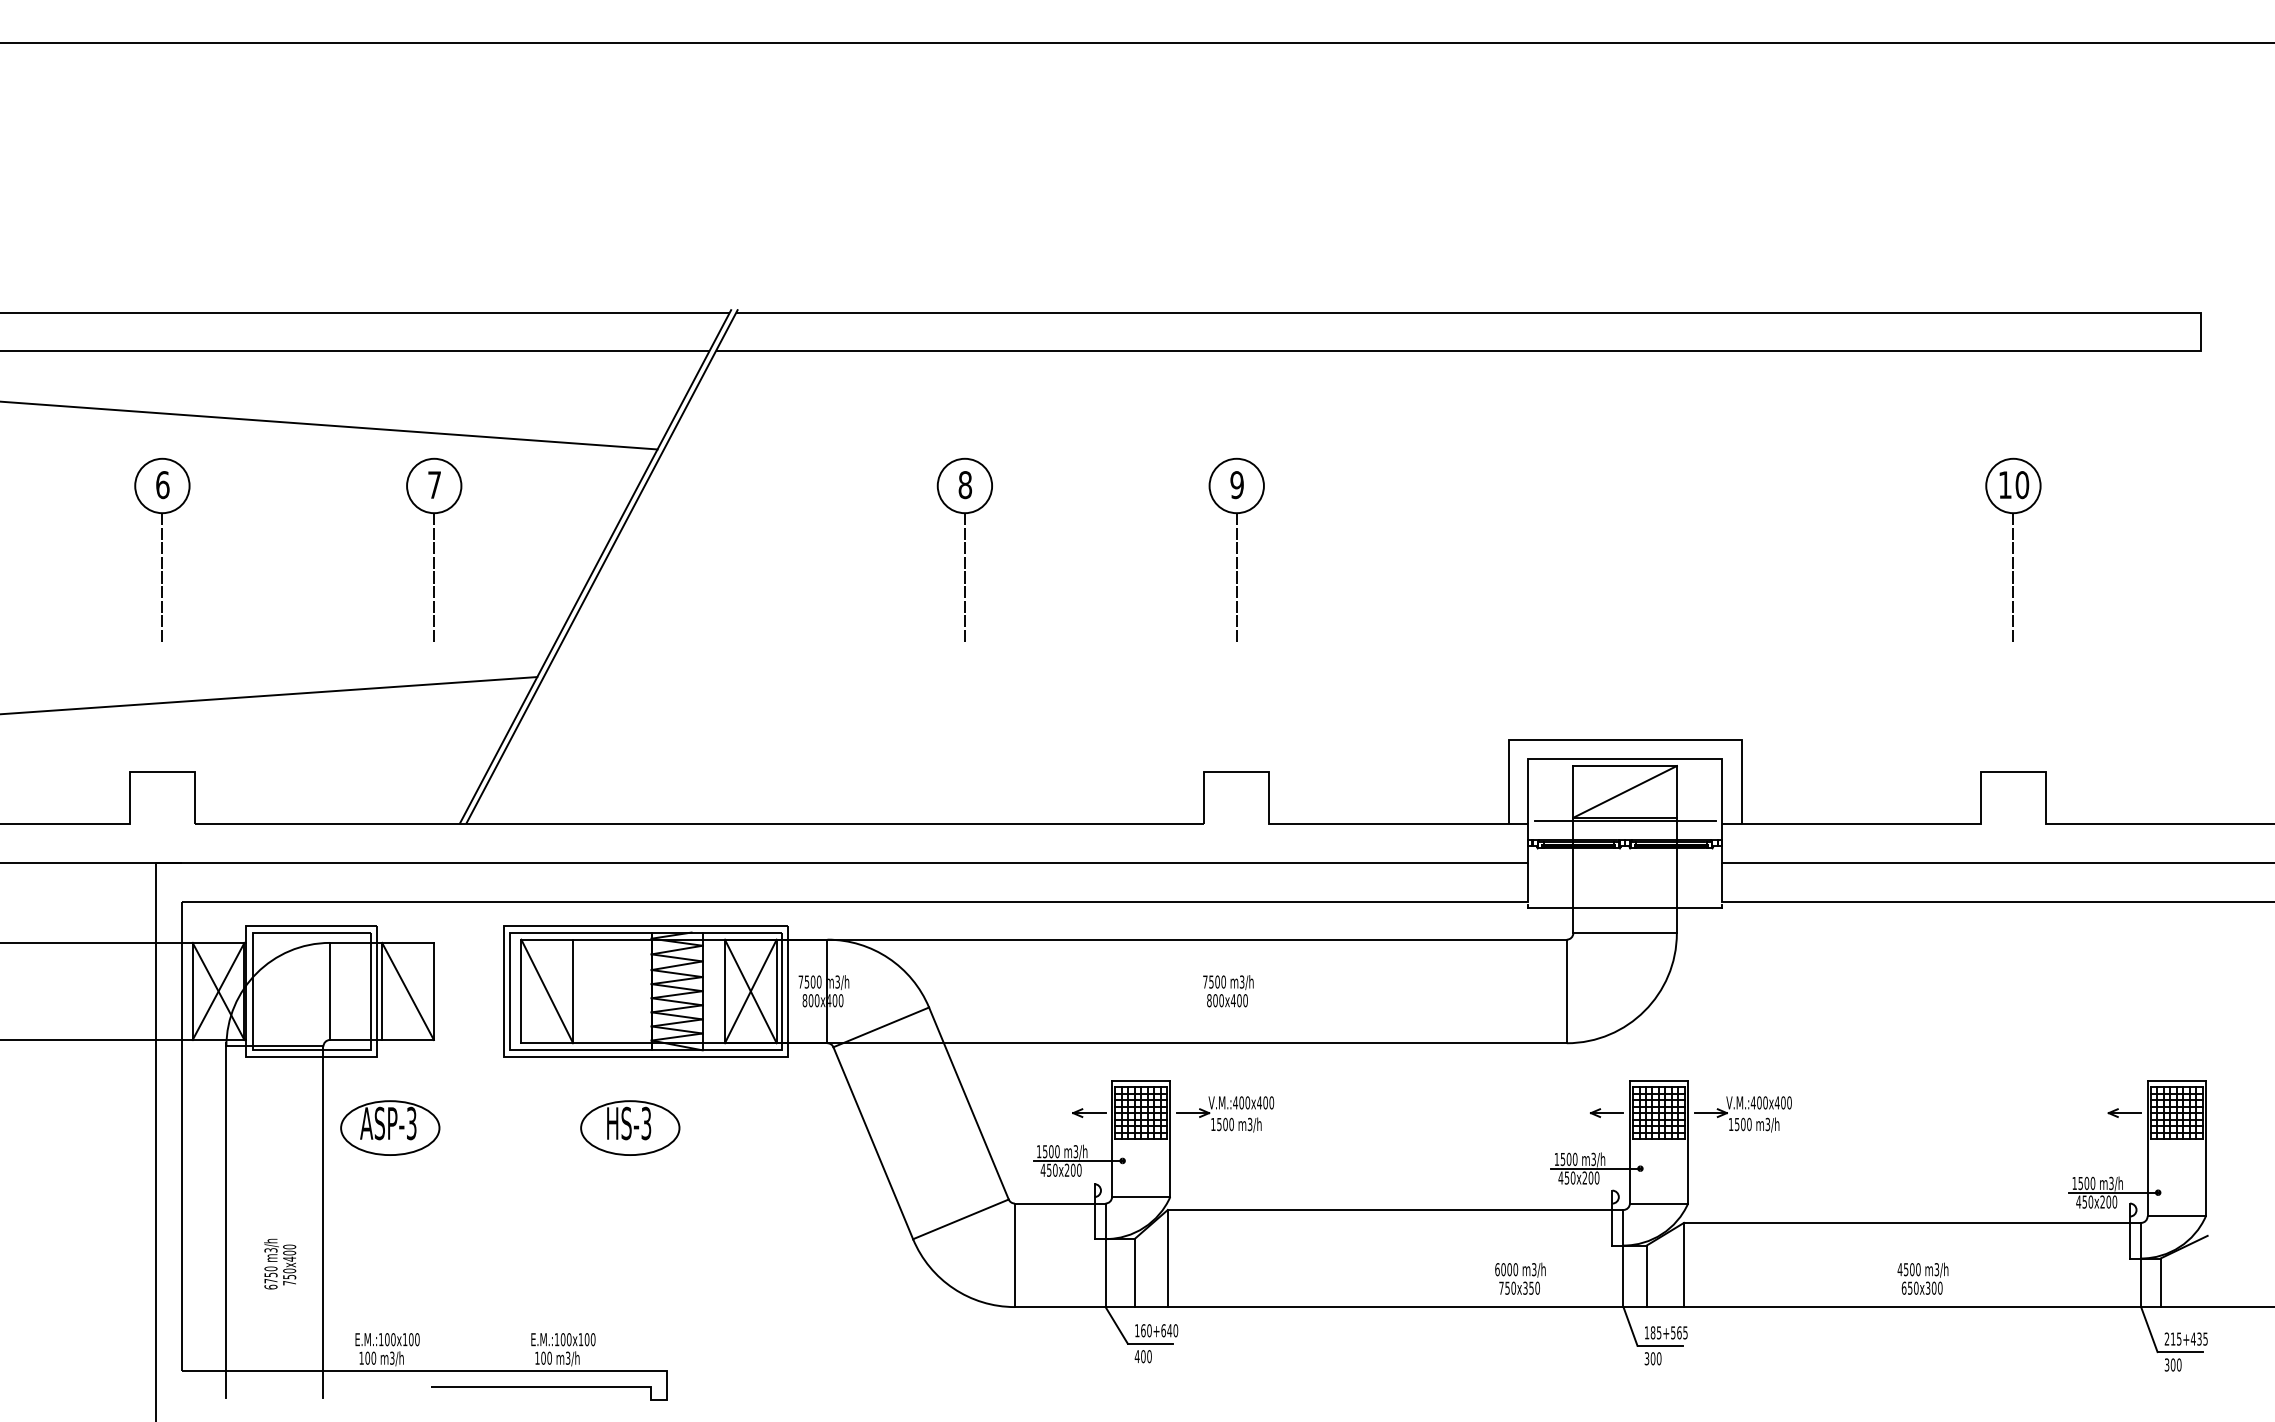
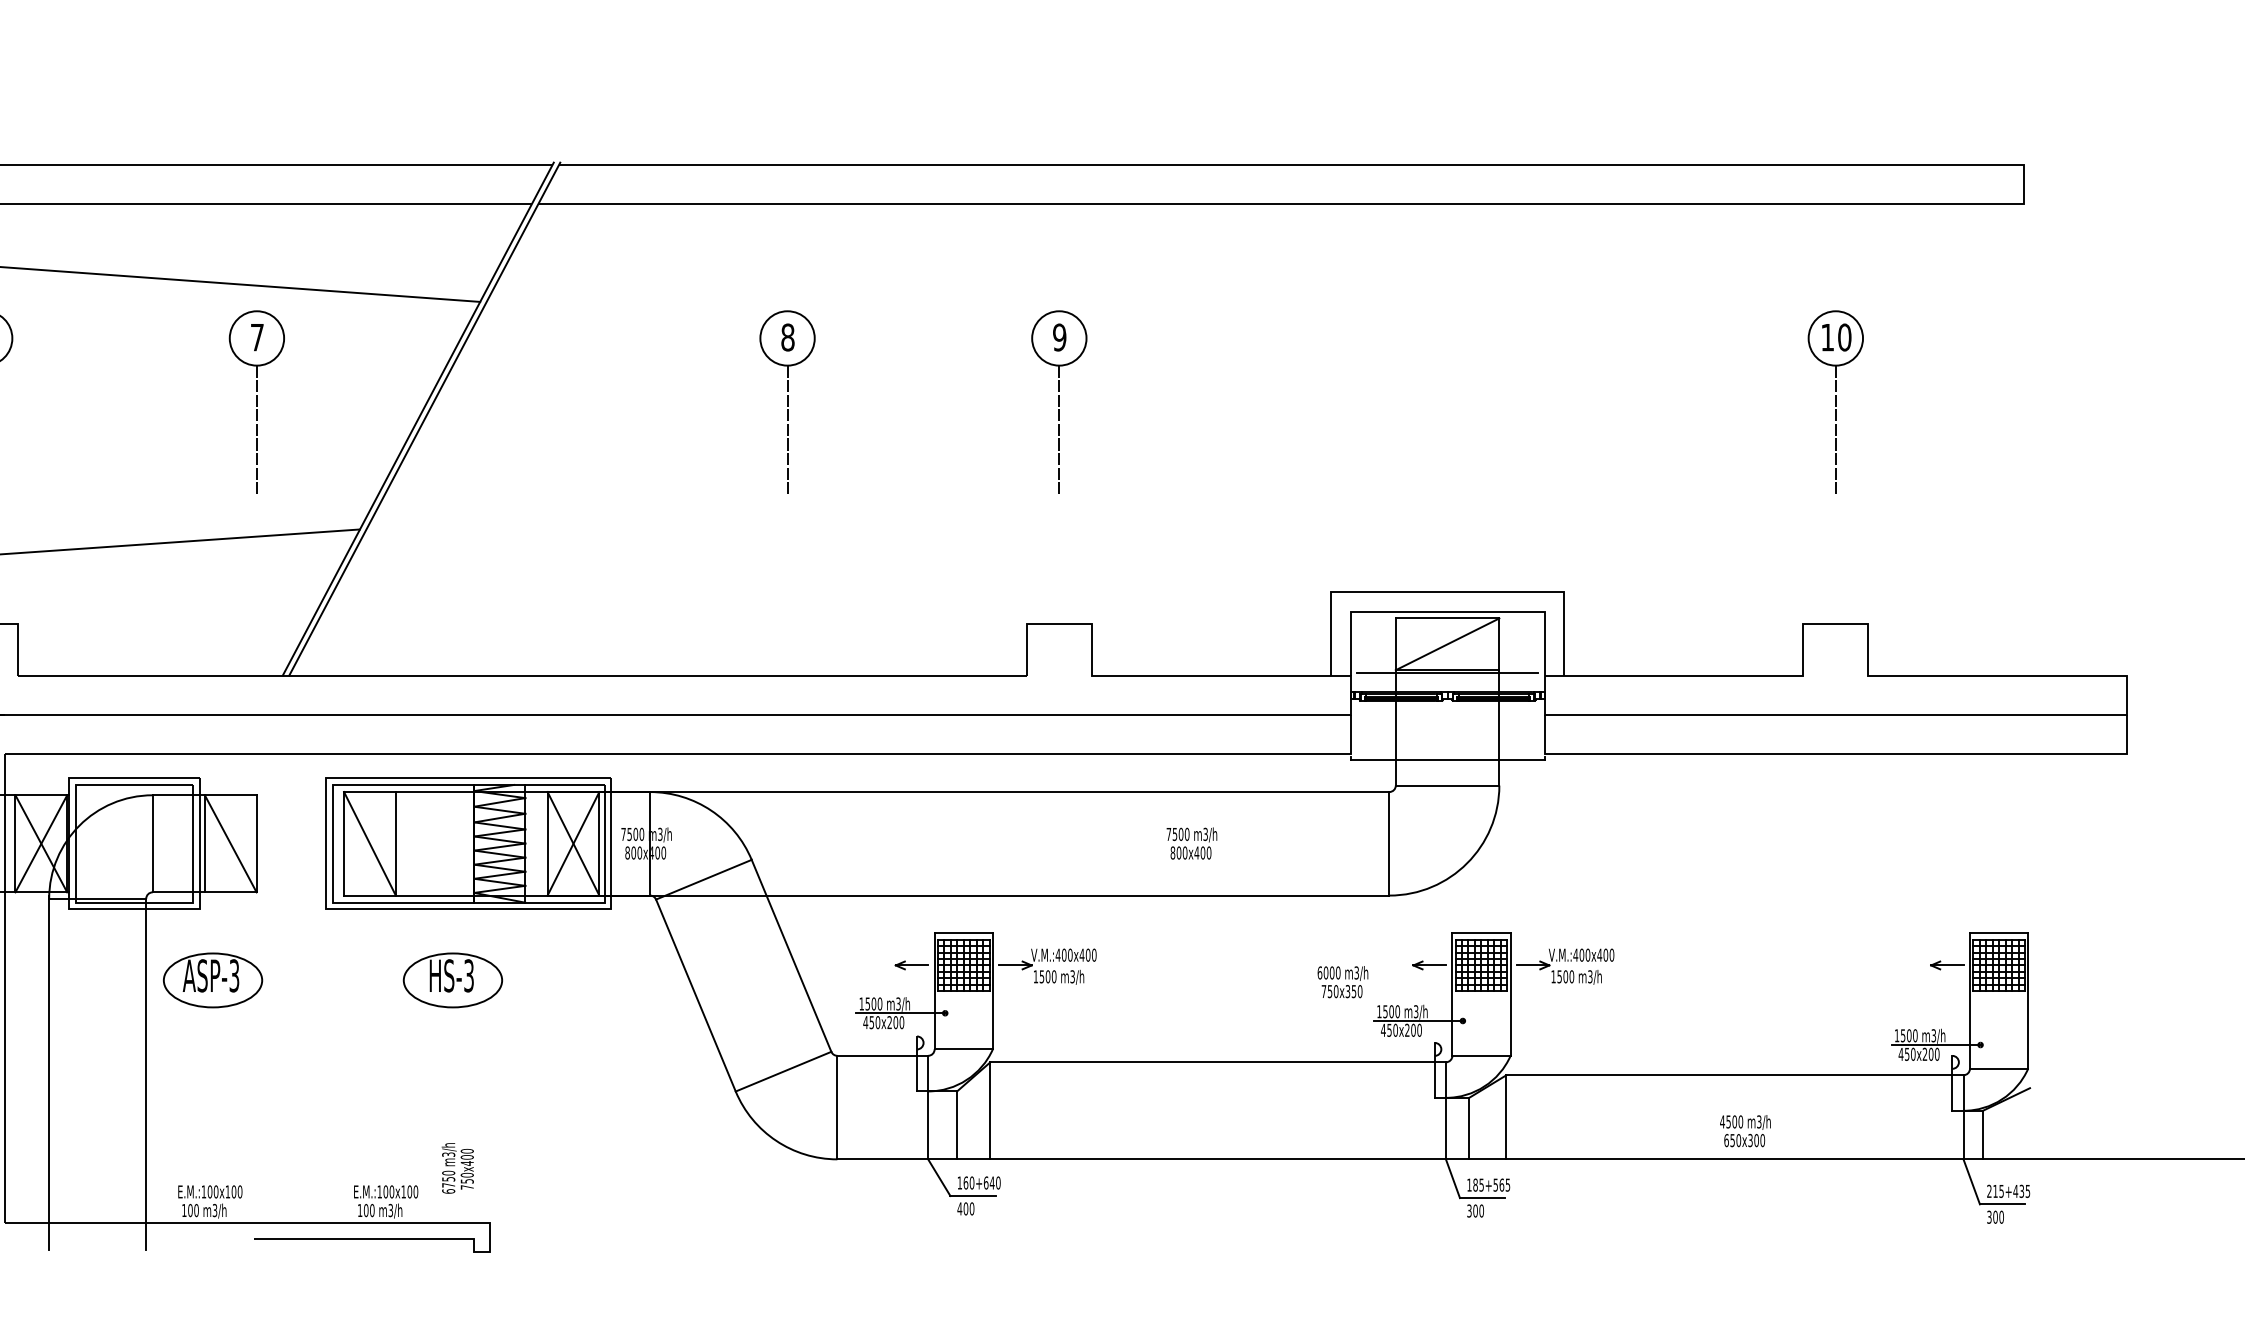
text: (1228, 991) -> (1192, 843), moved
text: (280, 1263) -> (458, 1167), moved
text: (1520, 1278) -> (1343, 981), moved

